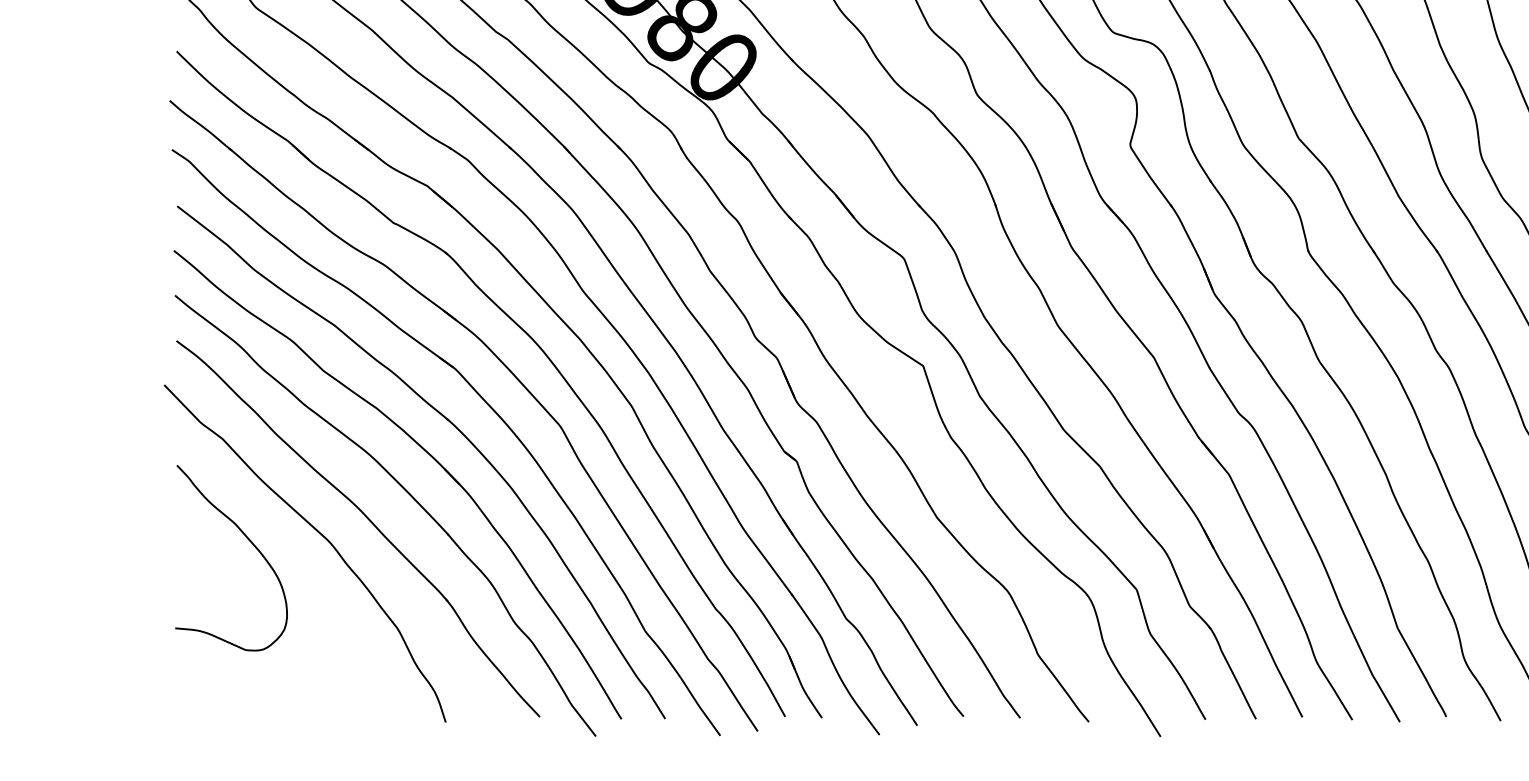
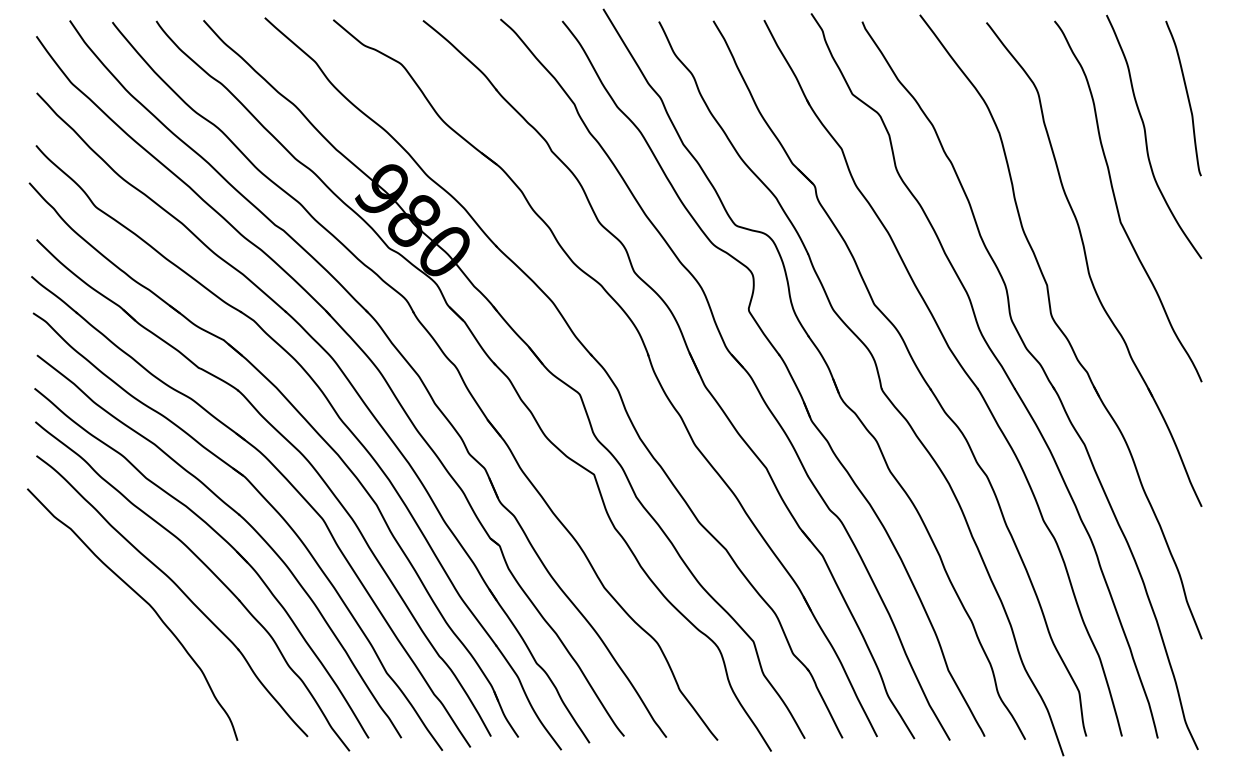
curve: (247, 539) -> (89, 604), removed

